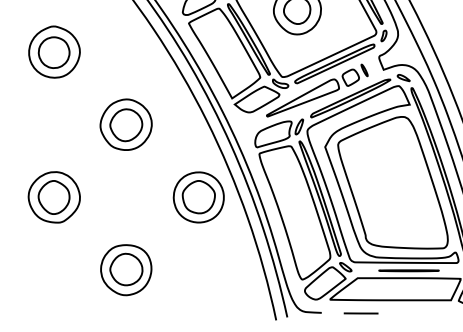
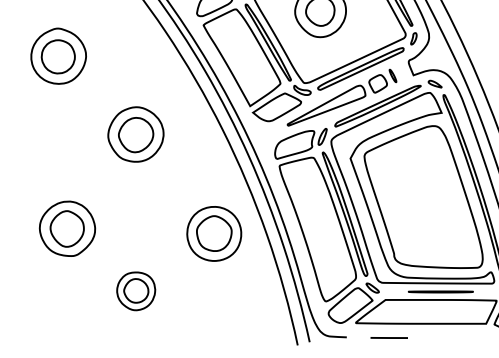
part: (54, 197) -> (67, 228), moved
part: (199, 197) -> (214, 233), moved
part: (126, 270) -> (136, 291), size x0.7

